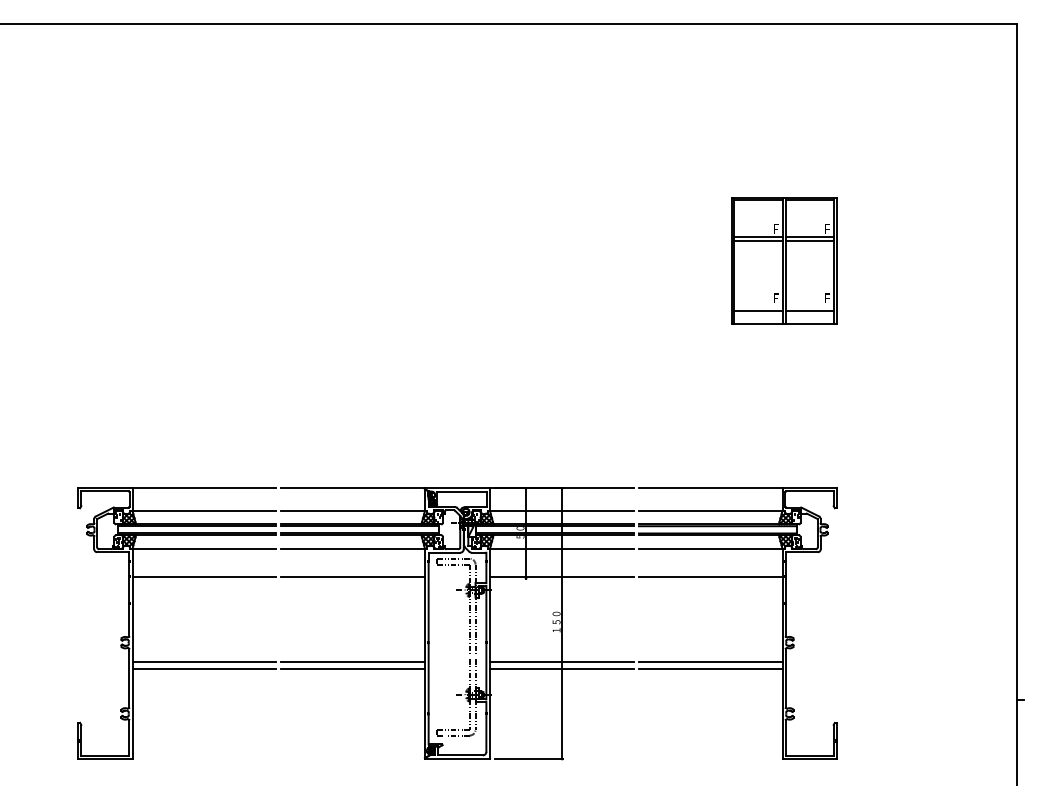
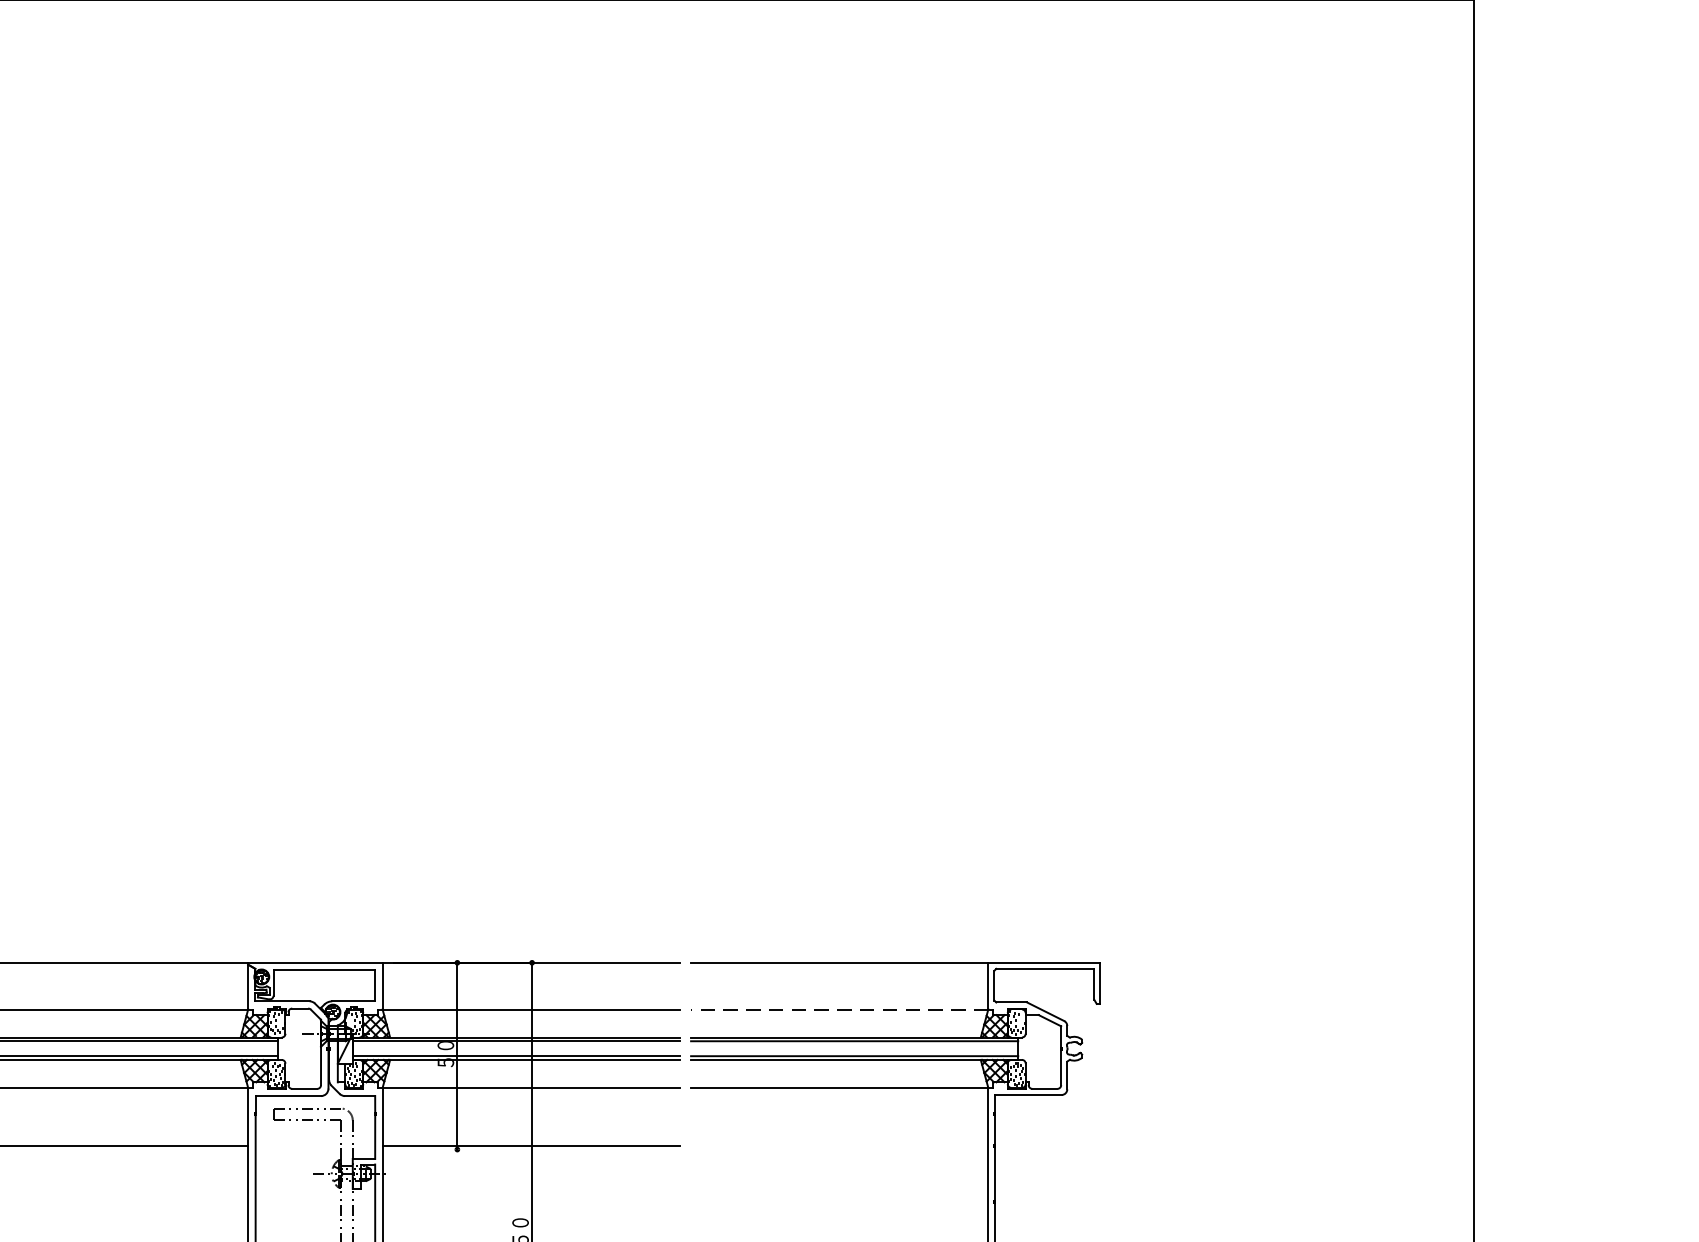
part: (784, 260) -> (992, 491), removed
line: (710, 510) -> (839, 1008), solid -> dashed
line: (710, 576) -> (839, 1145), removed

